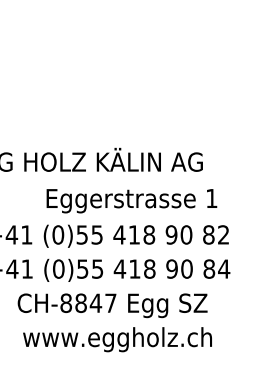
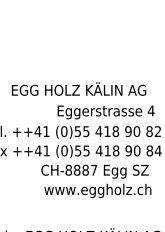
text: (210, 197) -> (150, 110), 1 -> 4
text: (95, 301) -> (85, 169), CH-8847 -> CH-8887

